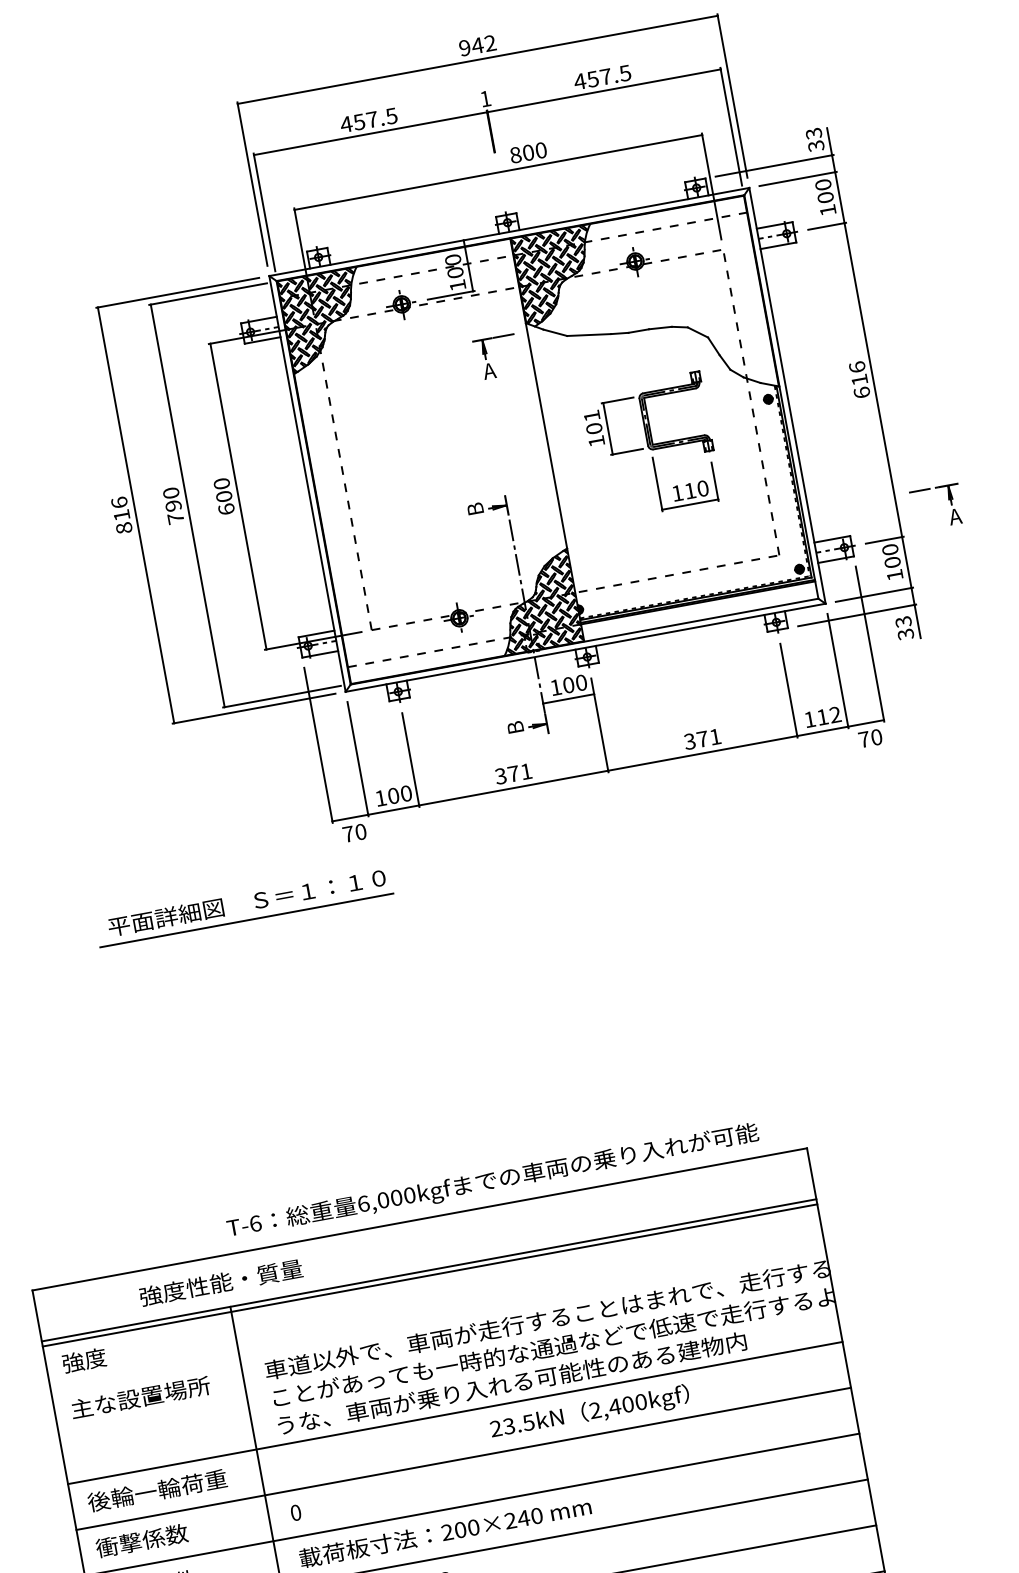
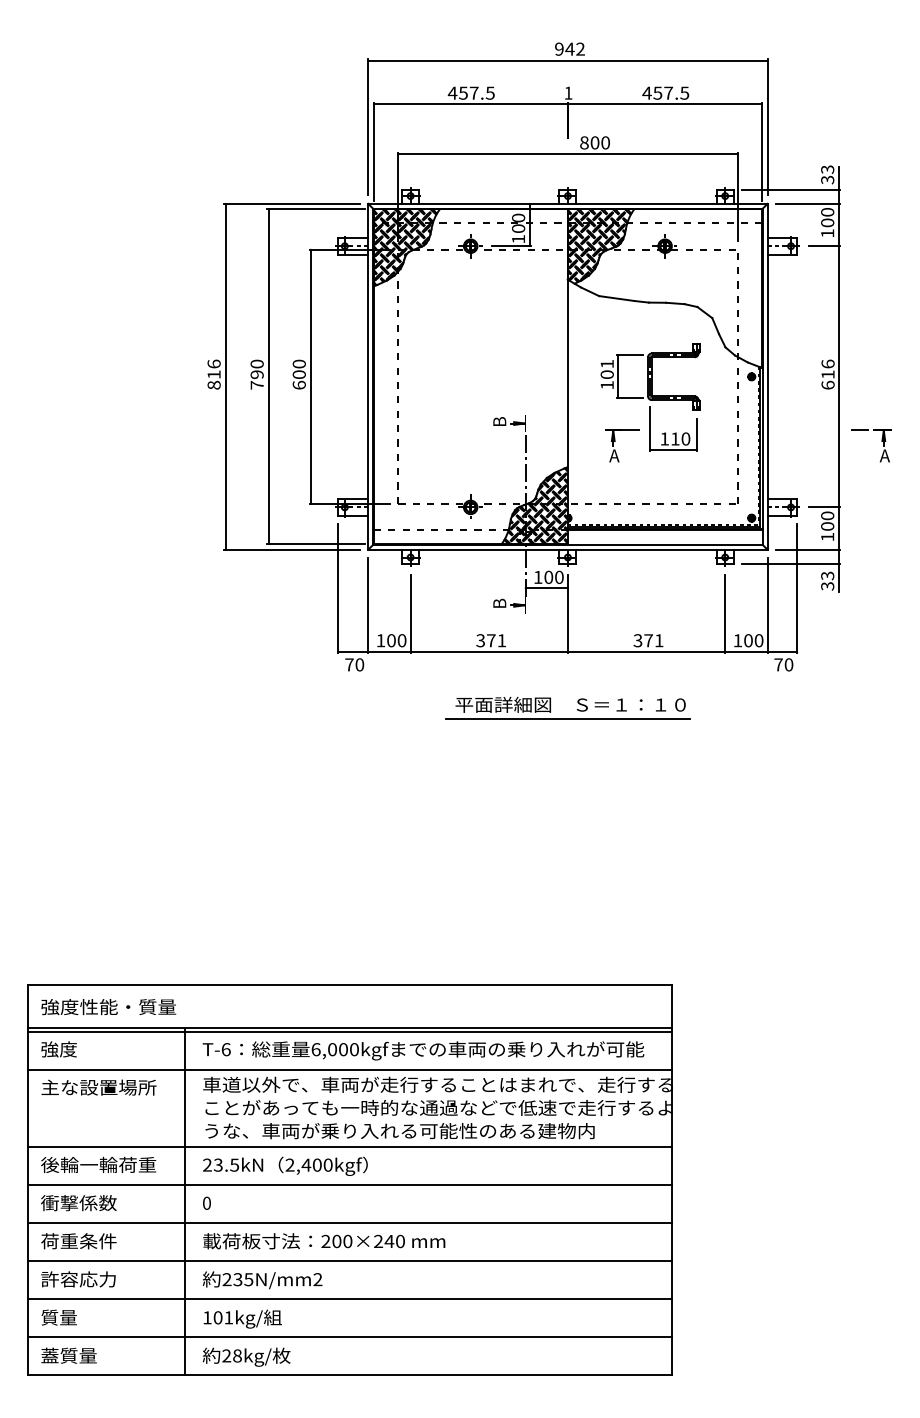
part: (487, 353) -> (615, 441), moved
part: (948, 500) -> (881, 441), moved
text: (828, 715) -> (753, 640), 112 -> 100
part: (255, 906) -> (576, 709), moved
text: (492, 1181) -> (423, 1050), moved
text: (220, 1283) -> (108, 1007), moved
line: (438, 1321) -> (349, 1070), added
text: (589, 1411) -> (285, 1165), moved

